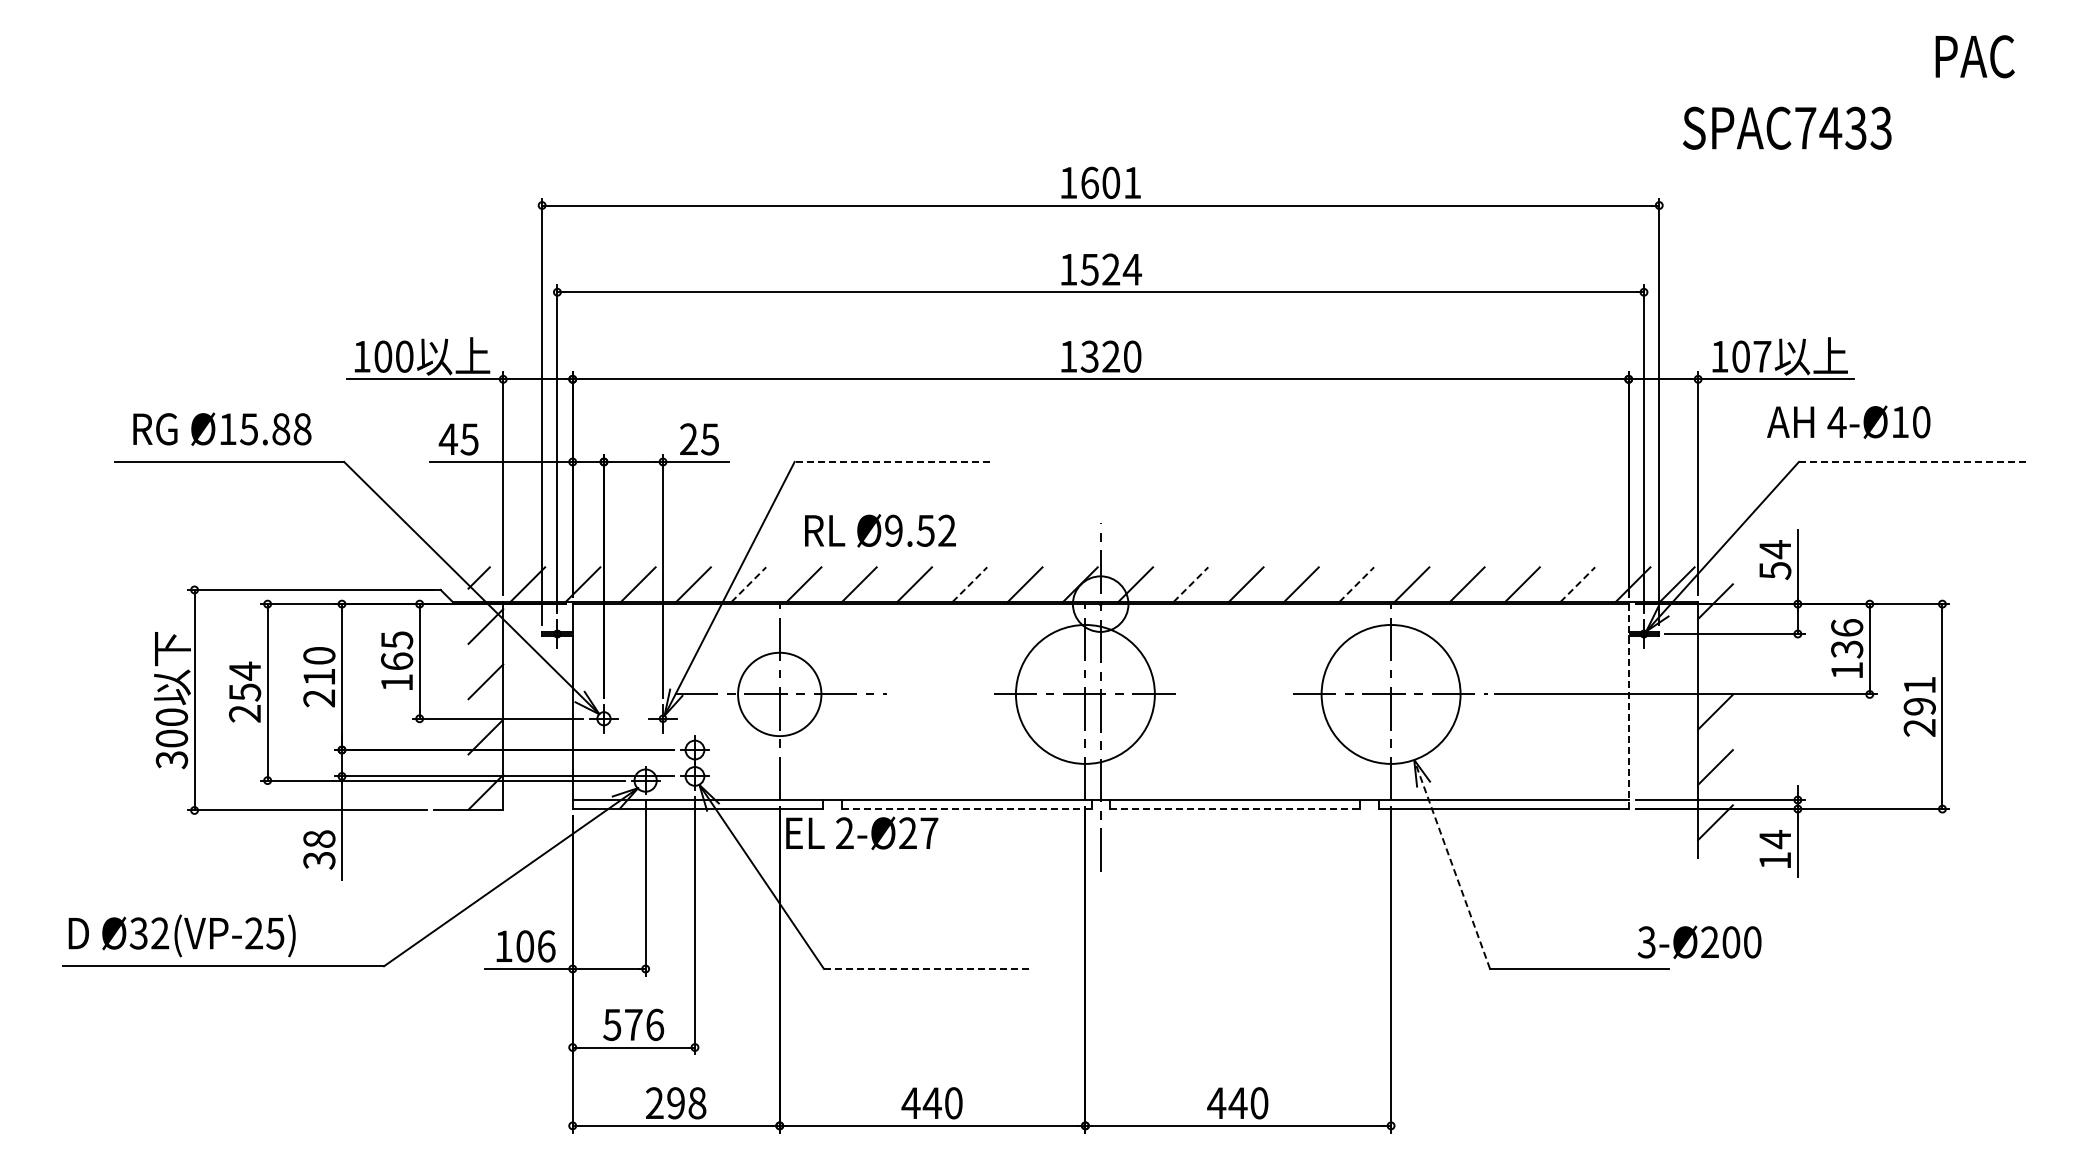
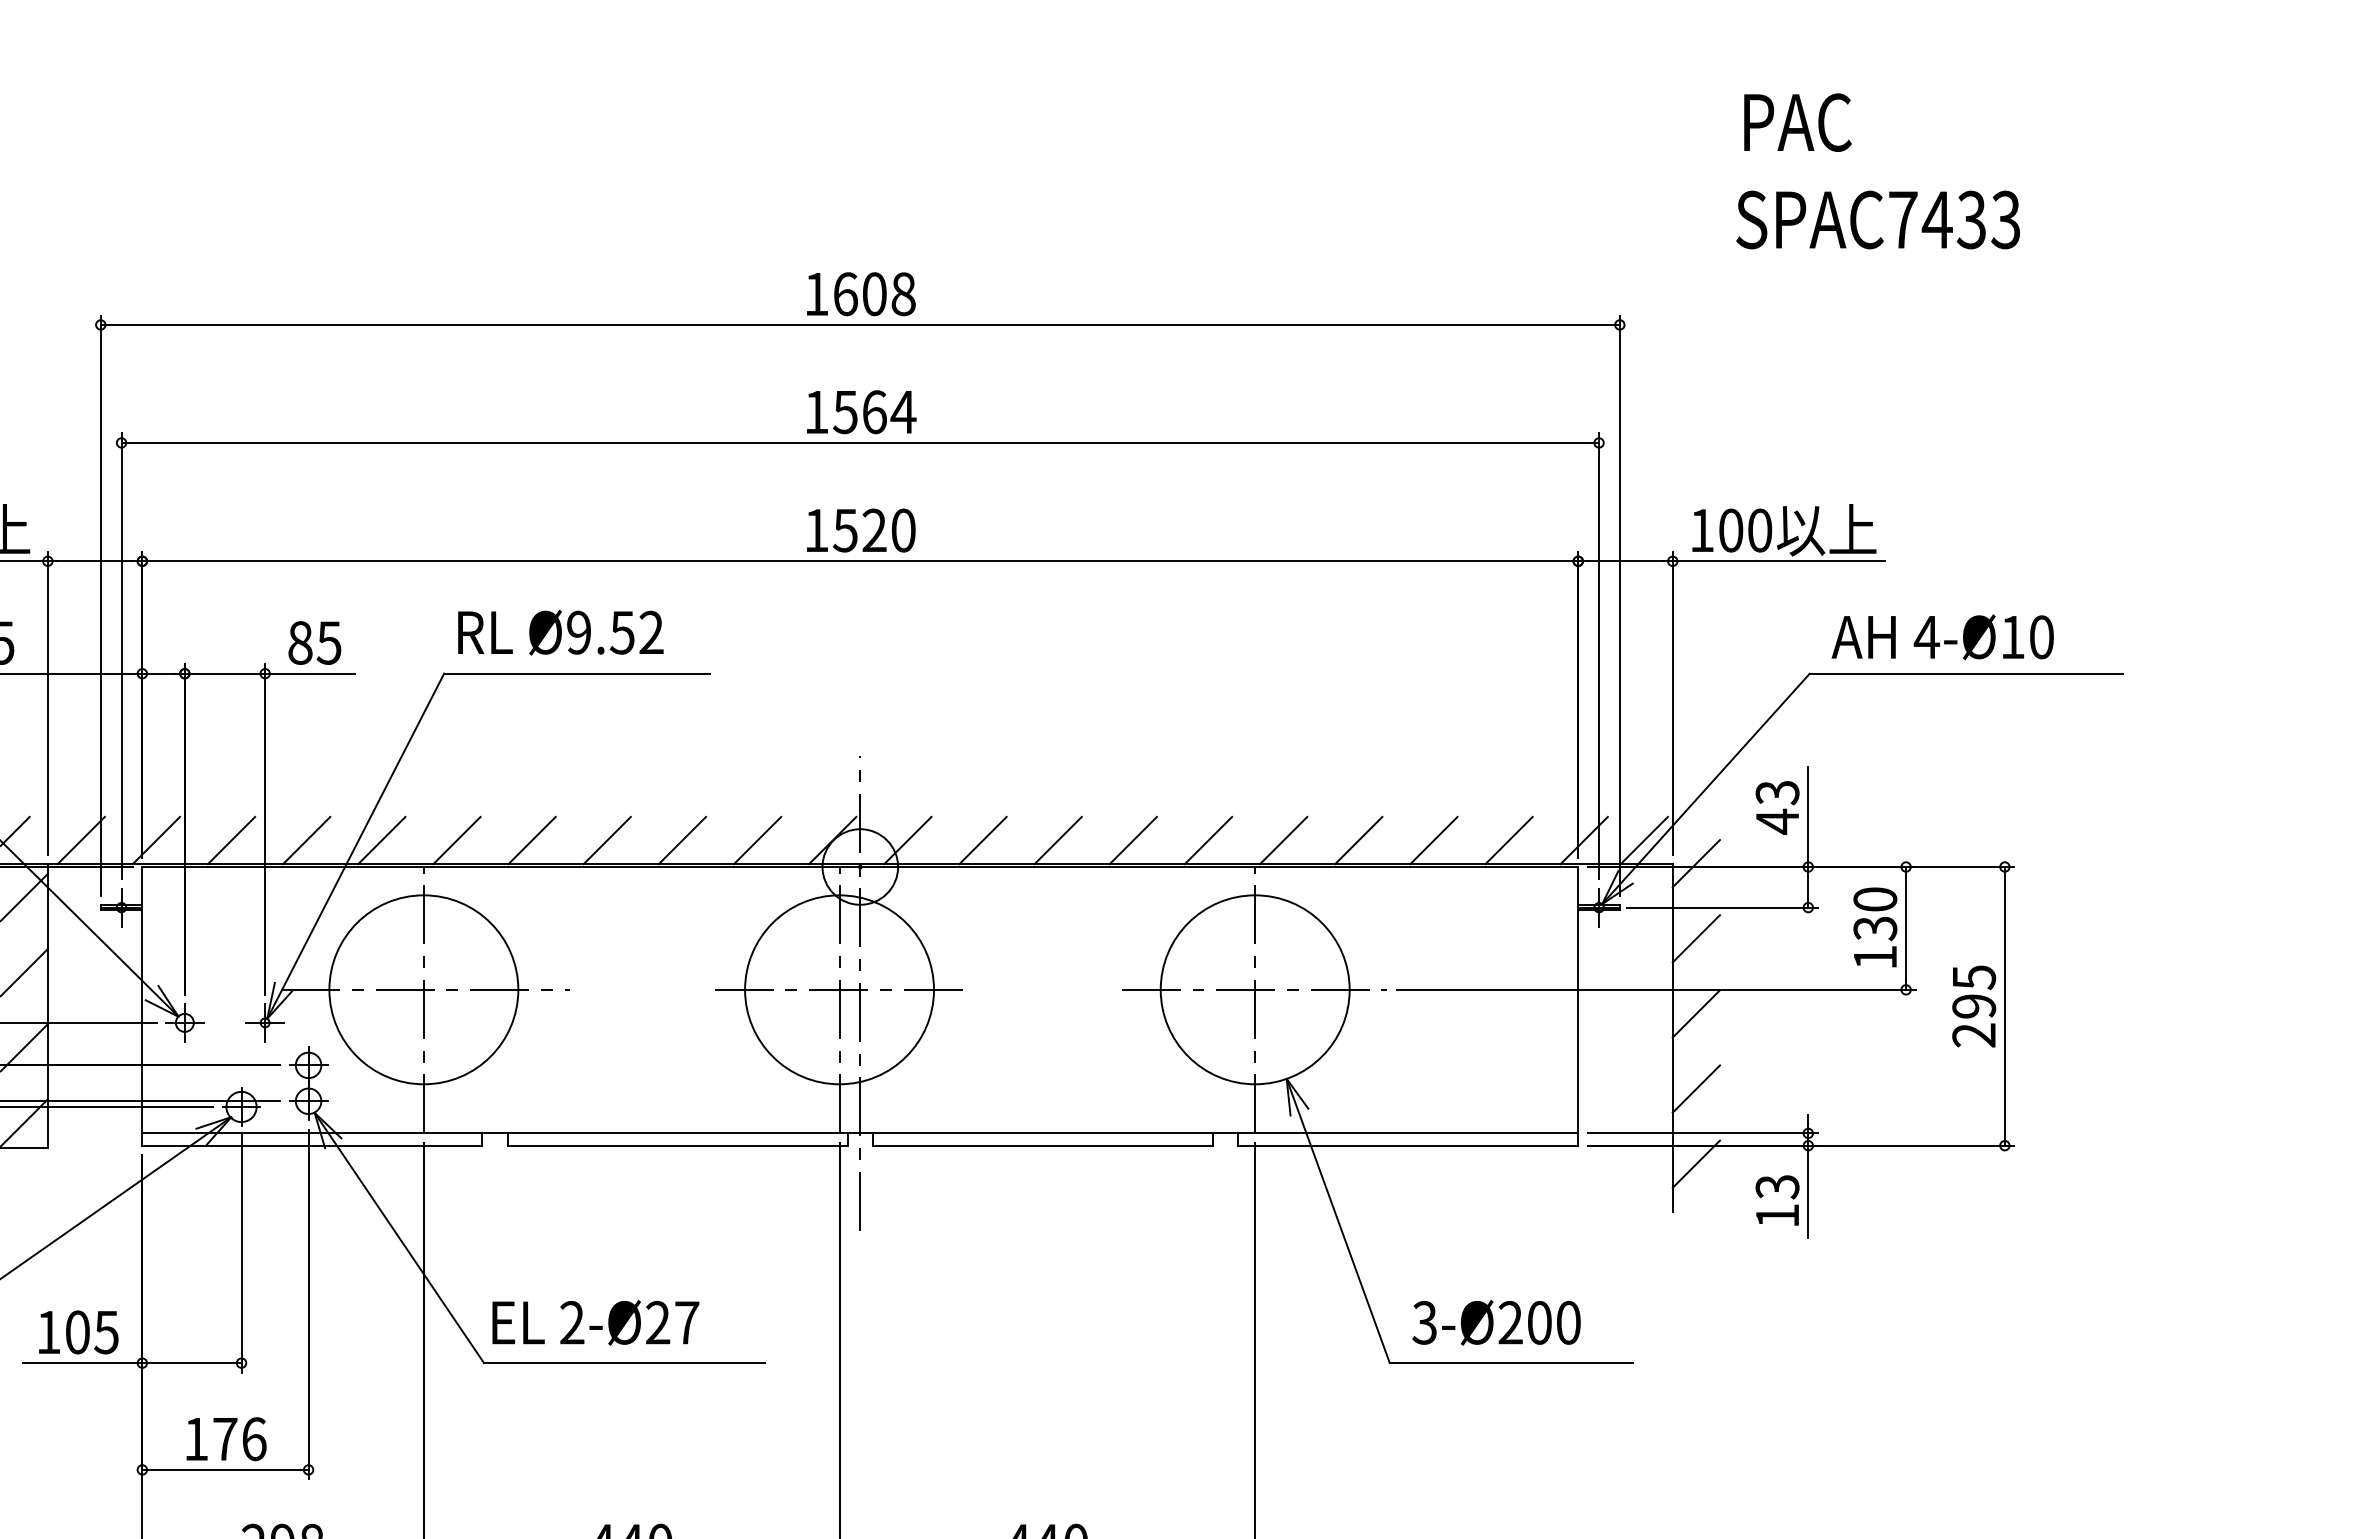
text: (1974, 56) -> (1796, 122), moved
text: (1787, 127) -> (1878, 218), moved
text: (1132, 182) -> (903, 293), 1601 -> 1608
text: (1111, 269) -> (874, 411), 1524 -> 1564
text: (1089, 356) -> (845, 530), 1320 -> 1520
text: (1762, 356) -> (1760, 530), 107 -> 100
text: (1848, 421) -> (1942, 636), moved
text: (688, 439) -> (299, 643), 25 -> 85
line: (892, 461) -> (577, 673), dashed -> solid
line: (1914, 461) -> (1966, 673), dashed -> solid
text: (880, 530) -> (560, 632), moved
text: (1775, 560) -> (1777, 807), 54 -> 43
line: (748, 584) -> (381, 840), dashed -> solid
line: (969, 584) -> (681, 840), dashed -> solid
line: (1190, 584) -> (982, 840), dashed -> solid
line: (1356, 584) -> (1208, 840), dashed -> solid
line: (1577, 584) -> (1508, 840), dashed -> solid
text: (1847, 627) -> (1875, 898), 136 -> 130
line: (1715, 656) -> (1696, 938), added
text: (1919, 685) -> (1973, 977), 291 -> 295
circle: (779, 693) -> (423, 988), size x1.67
line: (1628, 706) -> (1578, 1006), dashed -> solid
line: (967, 809) -> (679, 1146), dashed -> solid
line: (1235, 809) -> (1043, 1146), dashed -> solid
text: (862, 833) -> (596, 1323), moved
text: (1775, 839) -> (1777, 1187), 14 -> 13
line: (1451, 863) -> (1337, 1219), dashed -> solid
text: (1699, 941) -> (1496, 1321), moved
text: (546, 946) -> (106, 1332), 106 -> 105
line: (927, 968) -> (624, 1362), dashed -> solid
text: (612, 1025) -> (196, 1439), 576 -> 176

